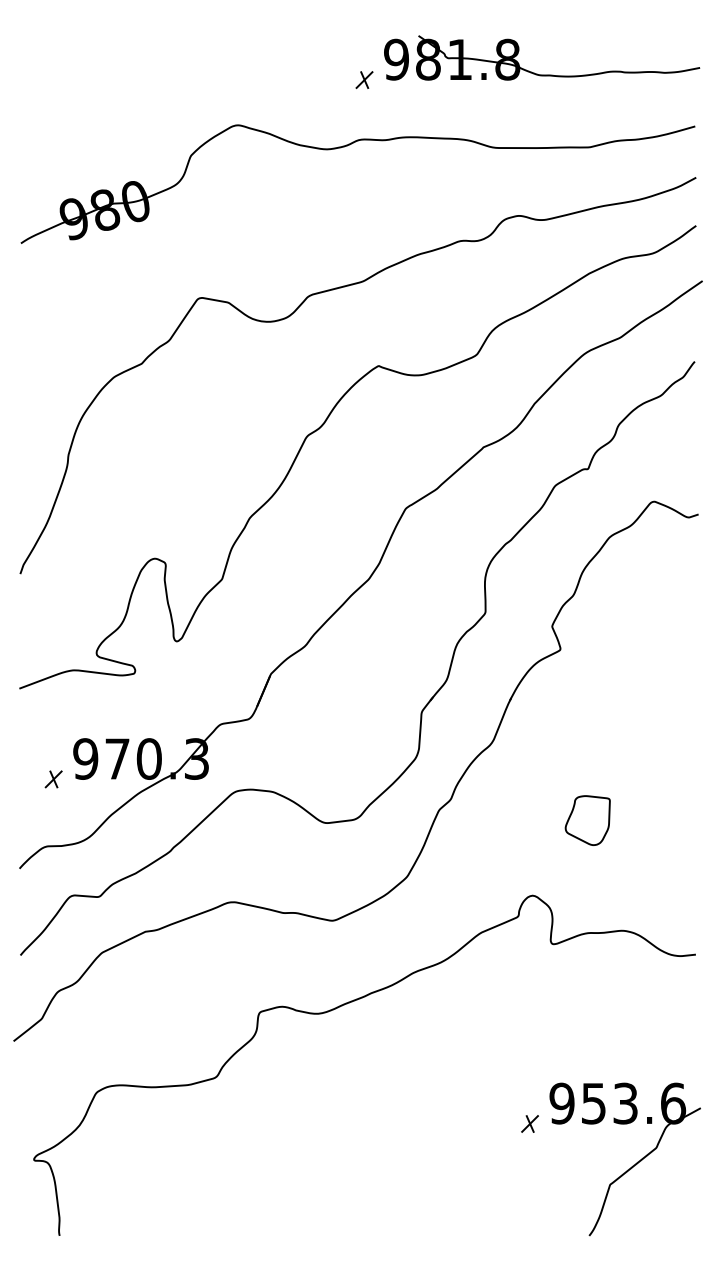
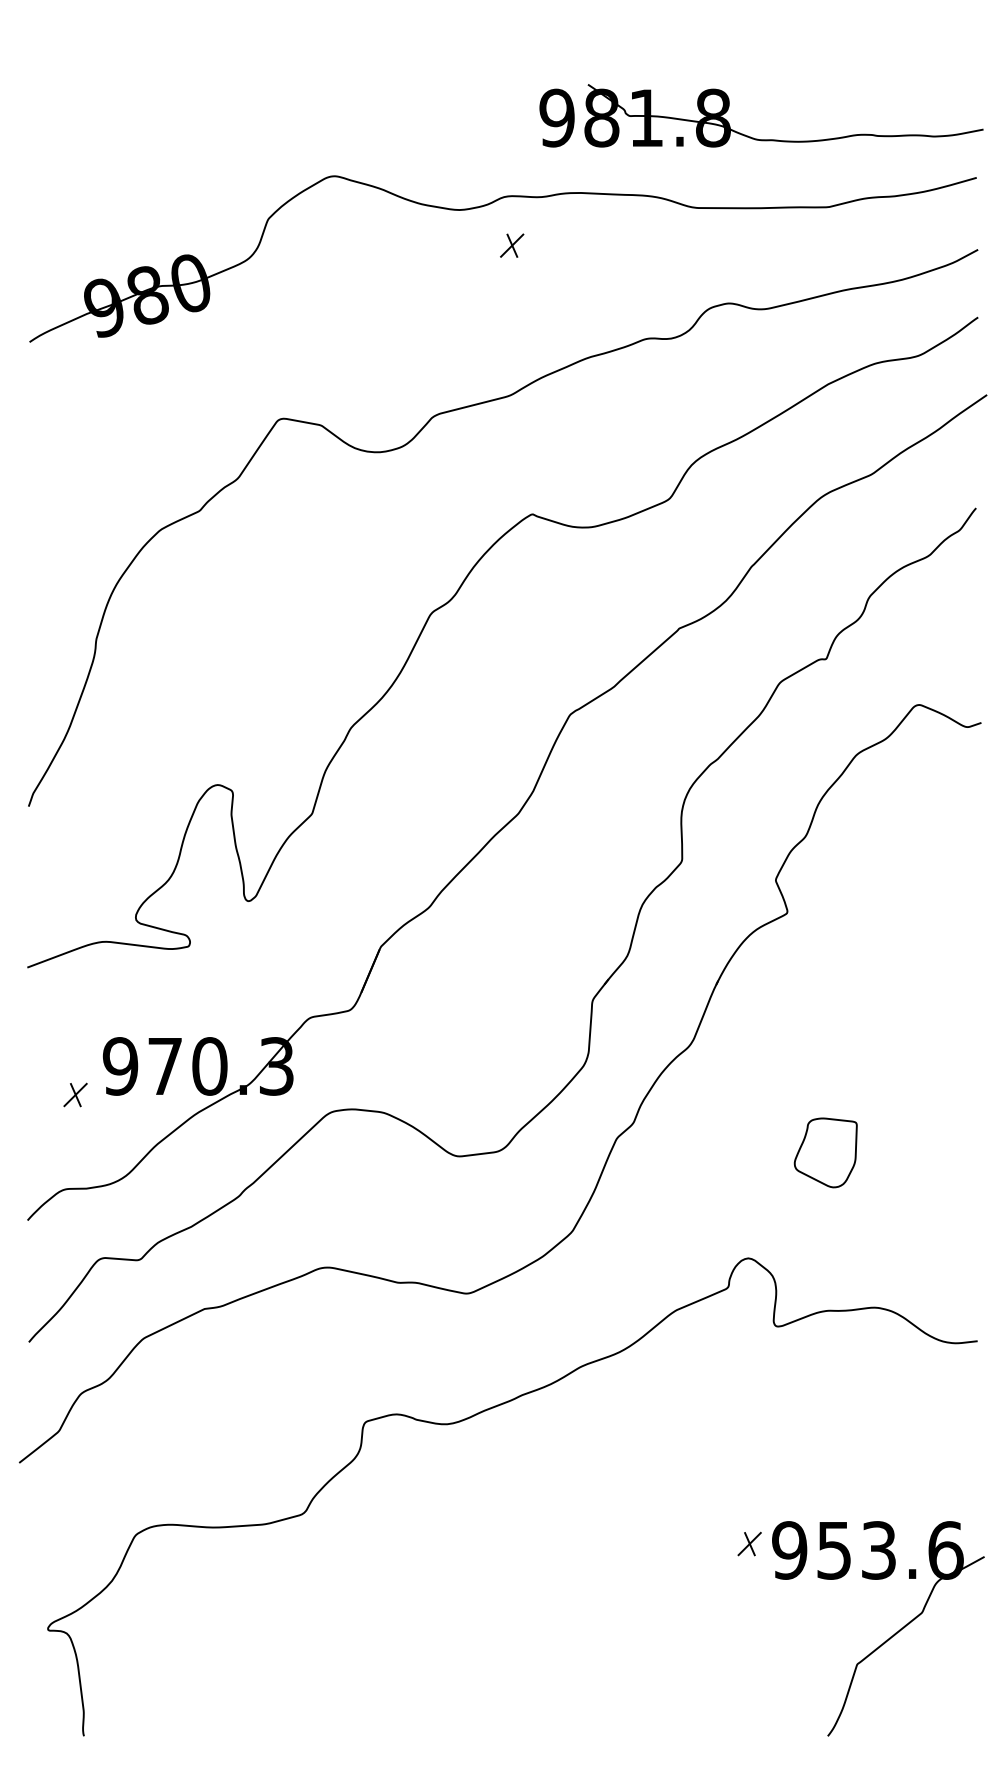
part: (539, 74) -> (757, 138), moved
part: (364, 79) -> (512, 245), moved
part: (529, 1123) -> (749, 1543), moved

